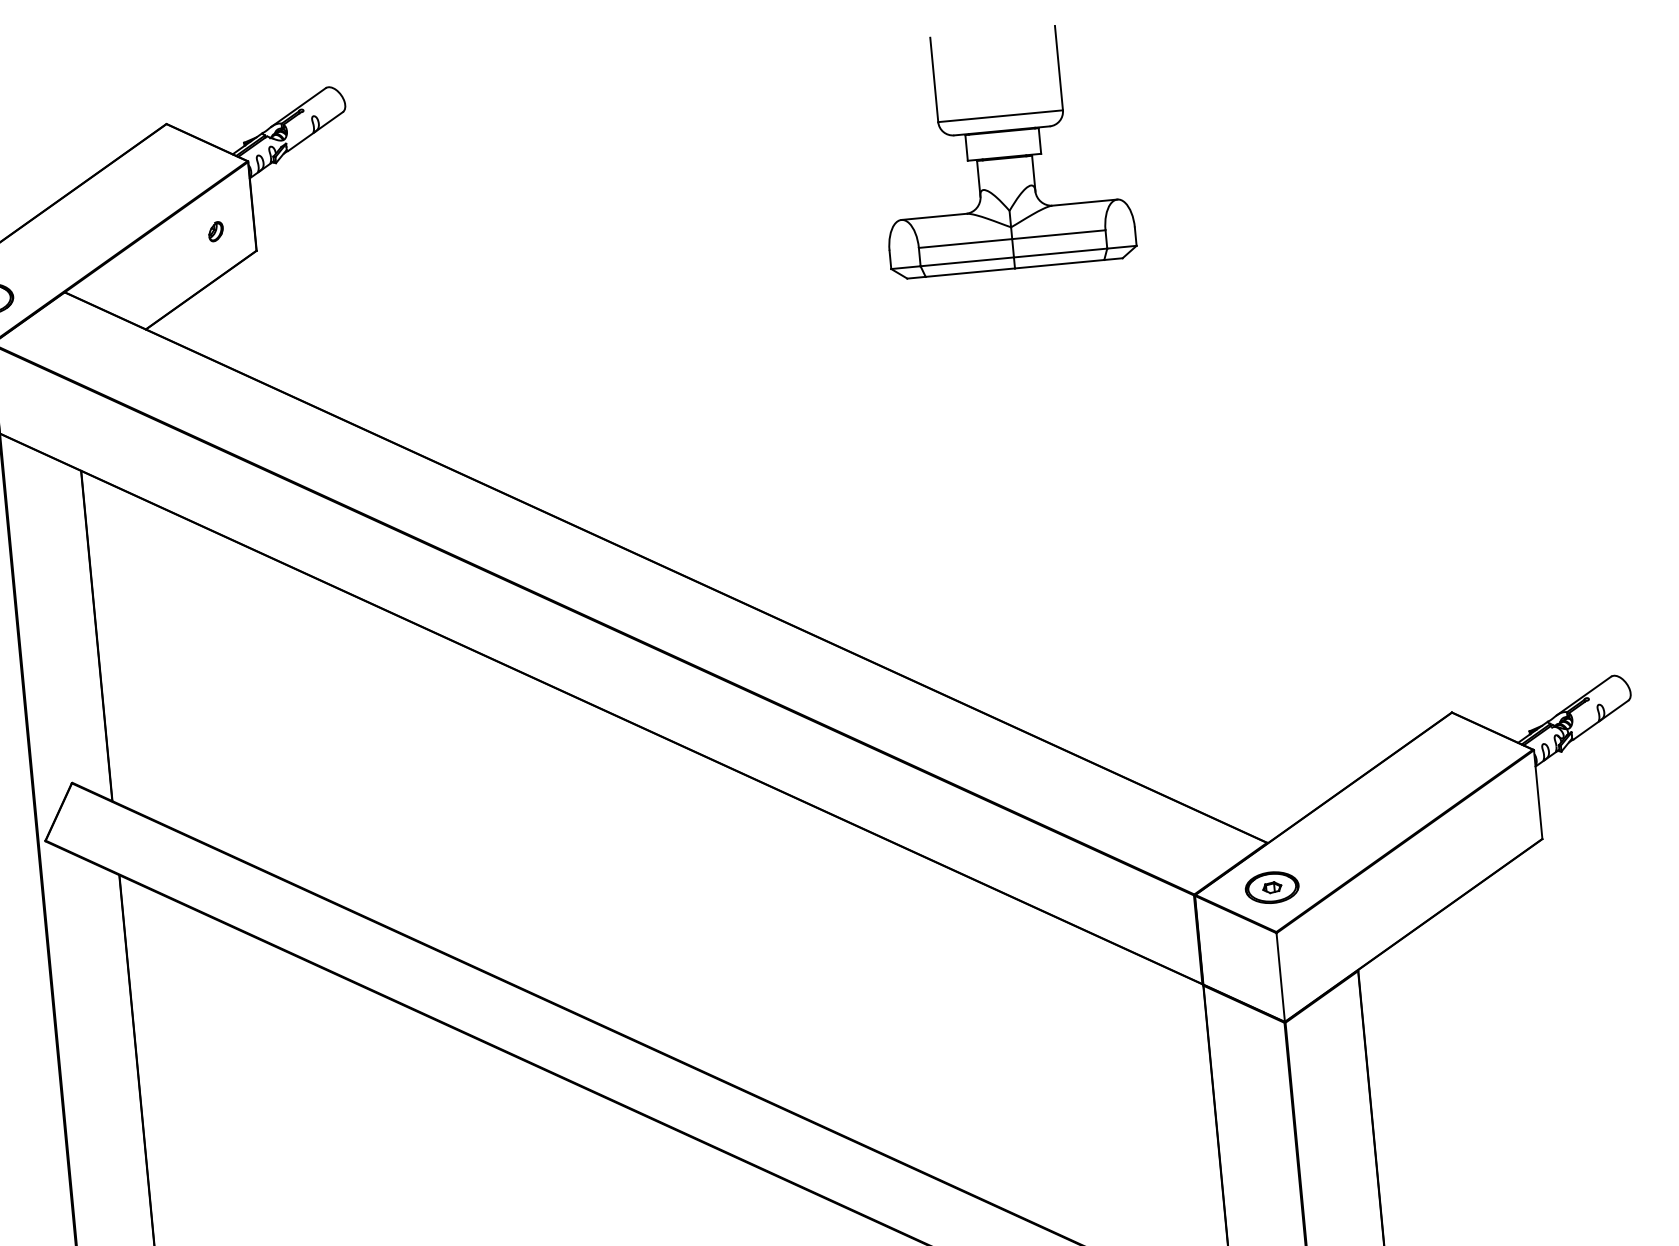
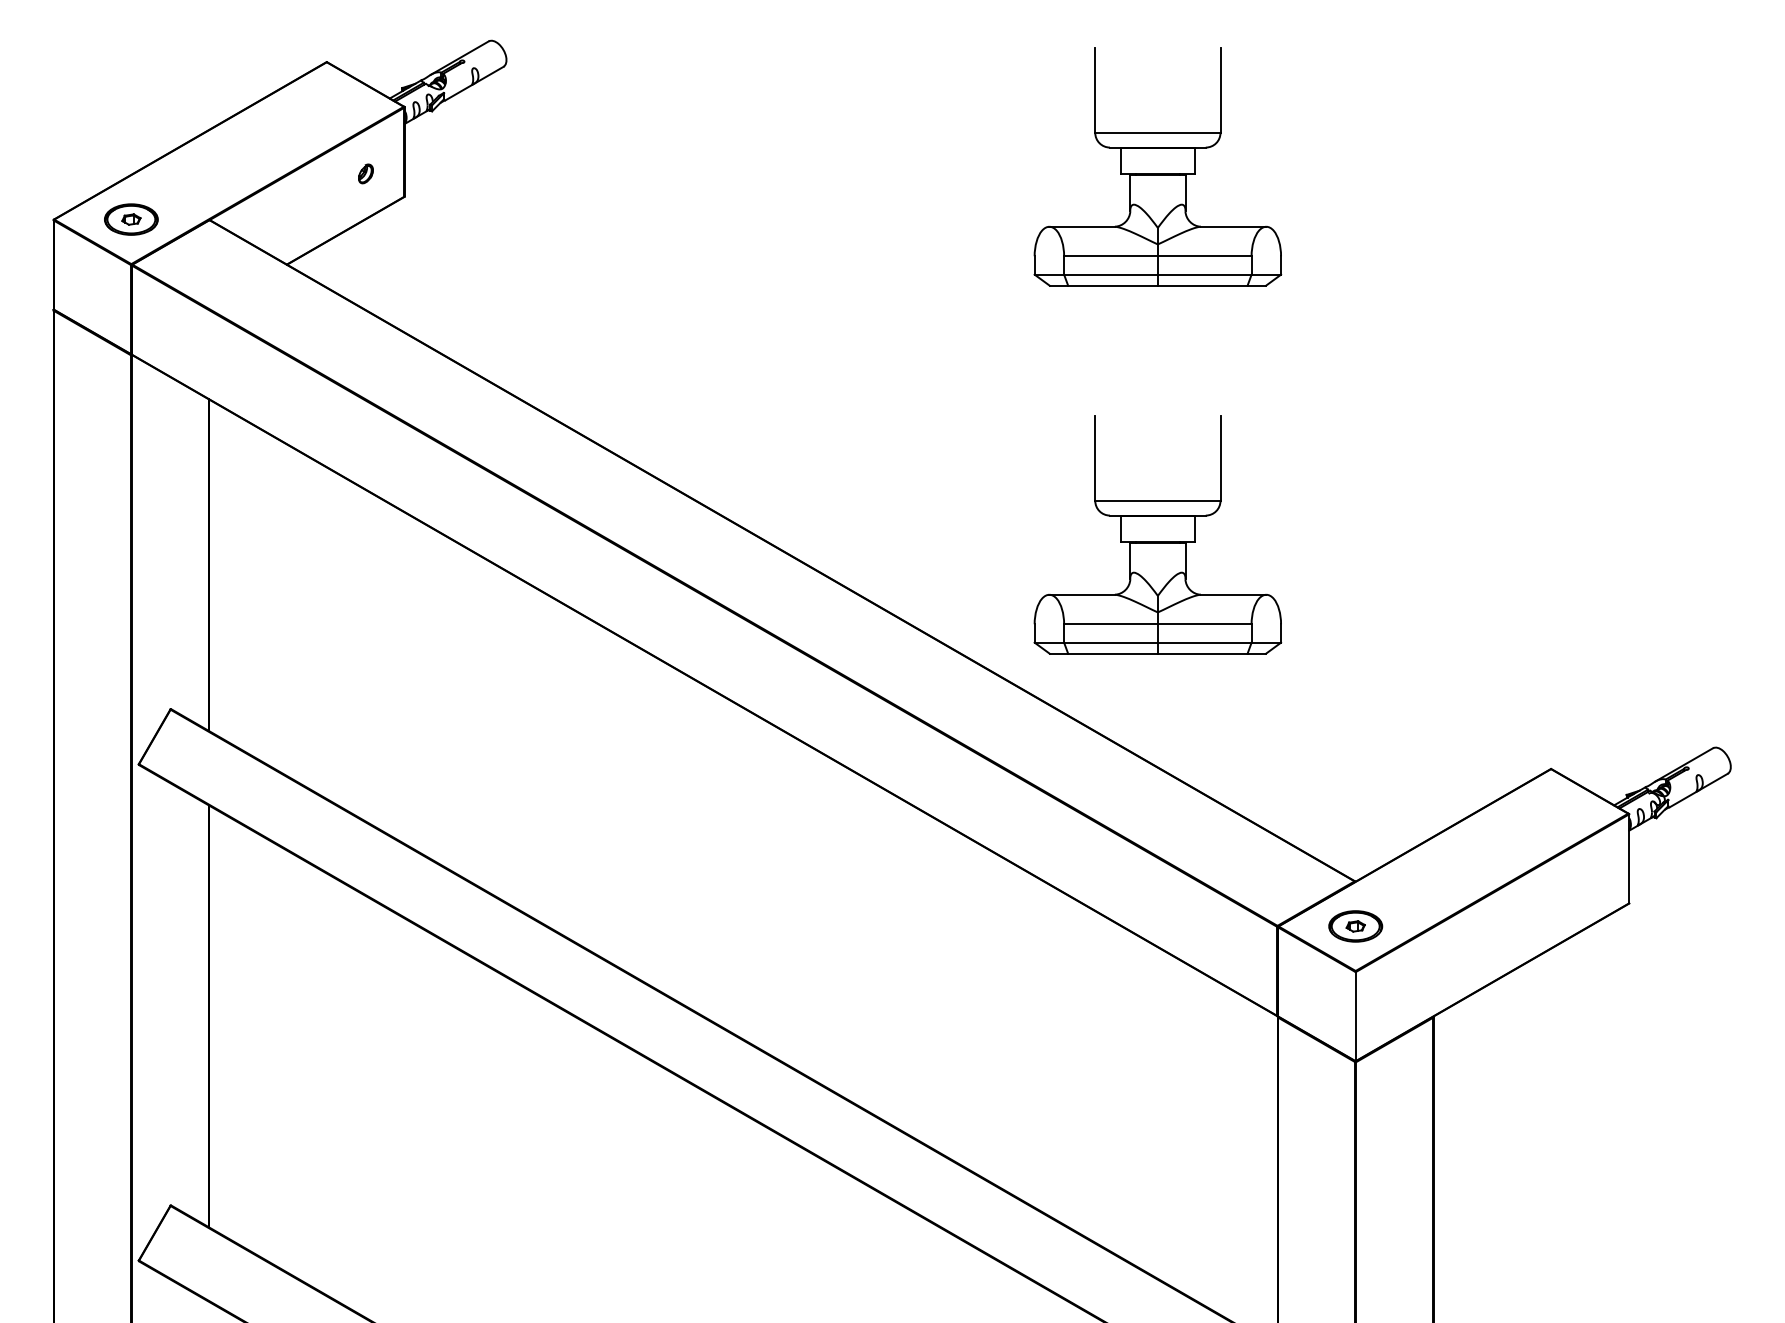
part: (1038, 516) -> (1157, 534), added

